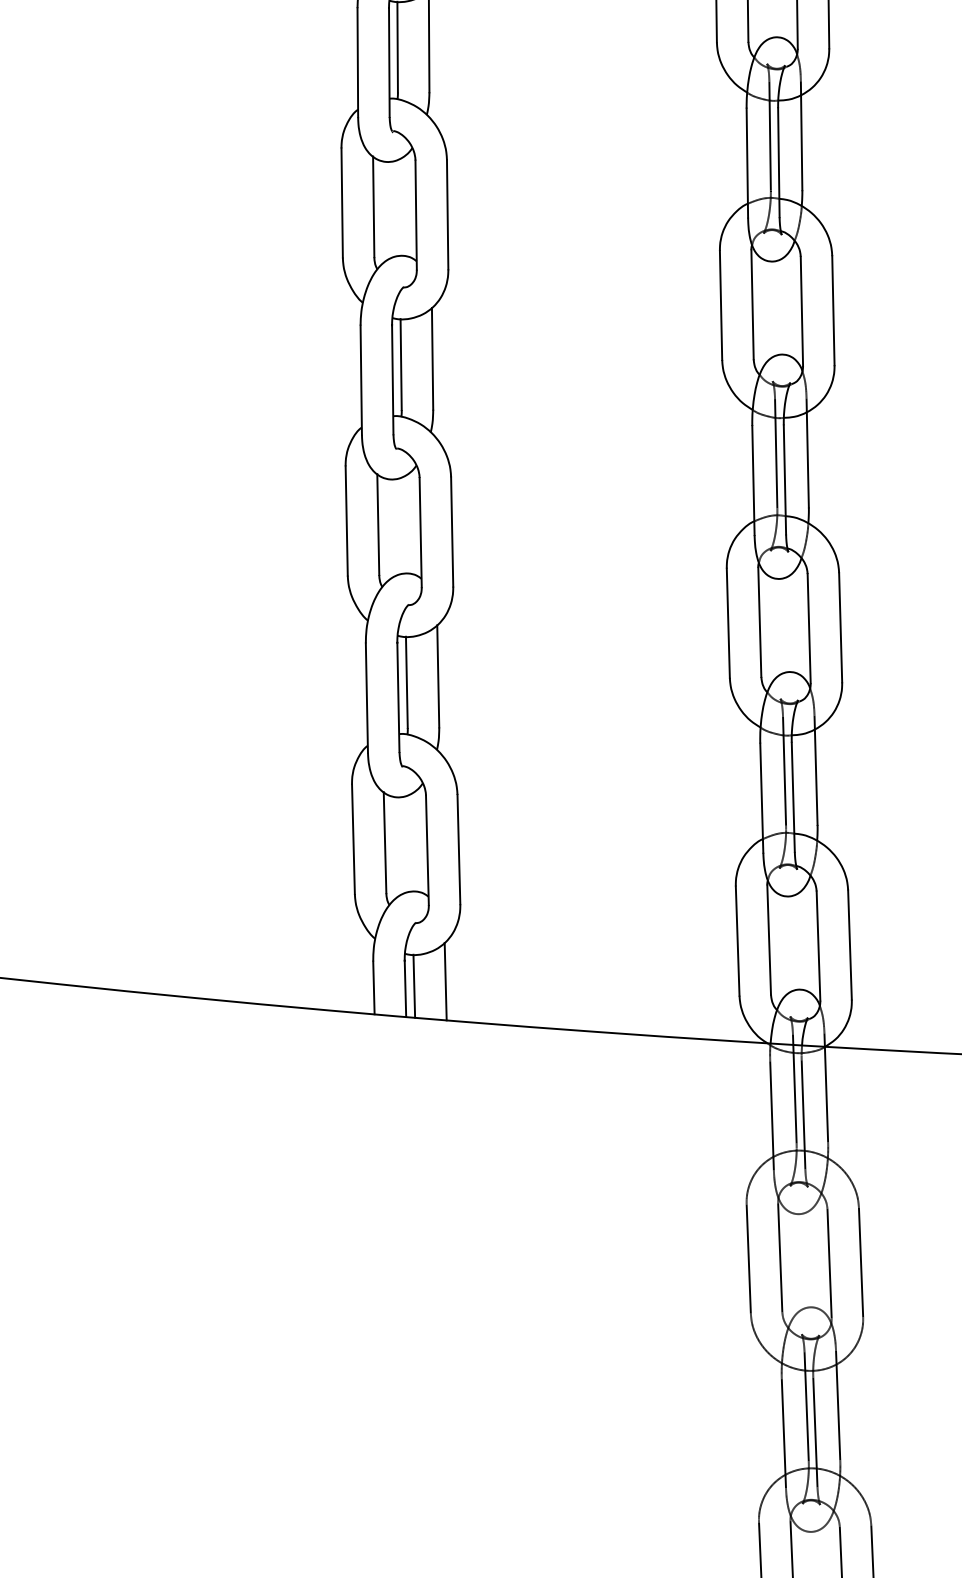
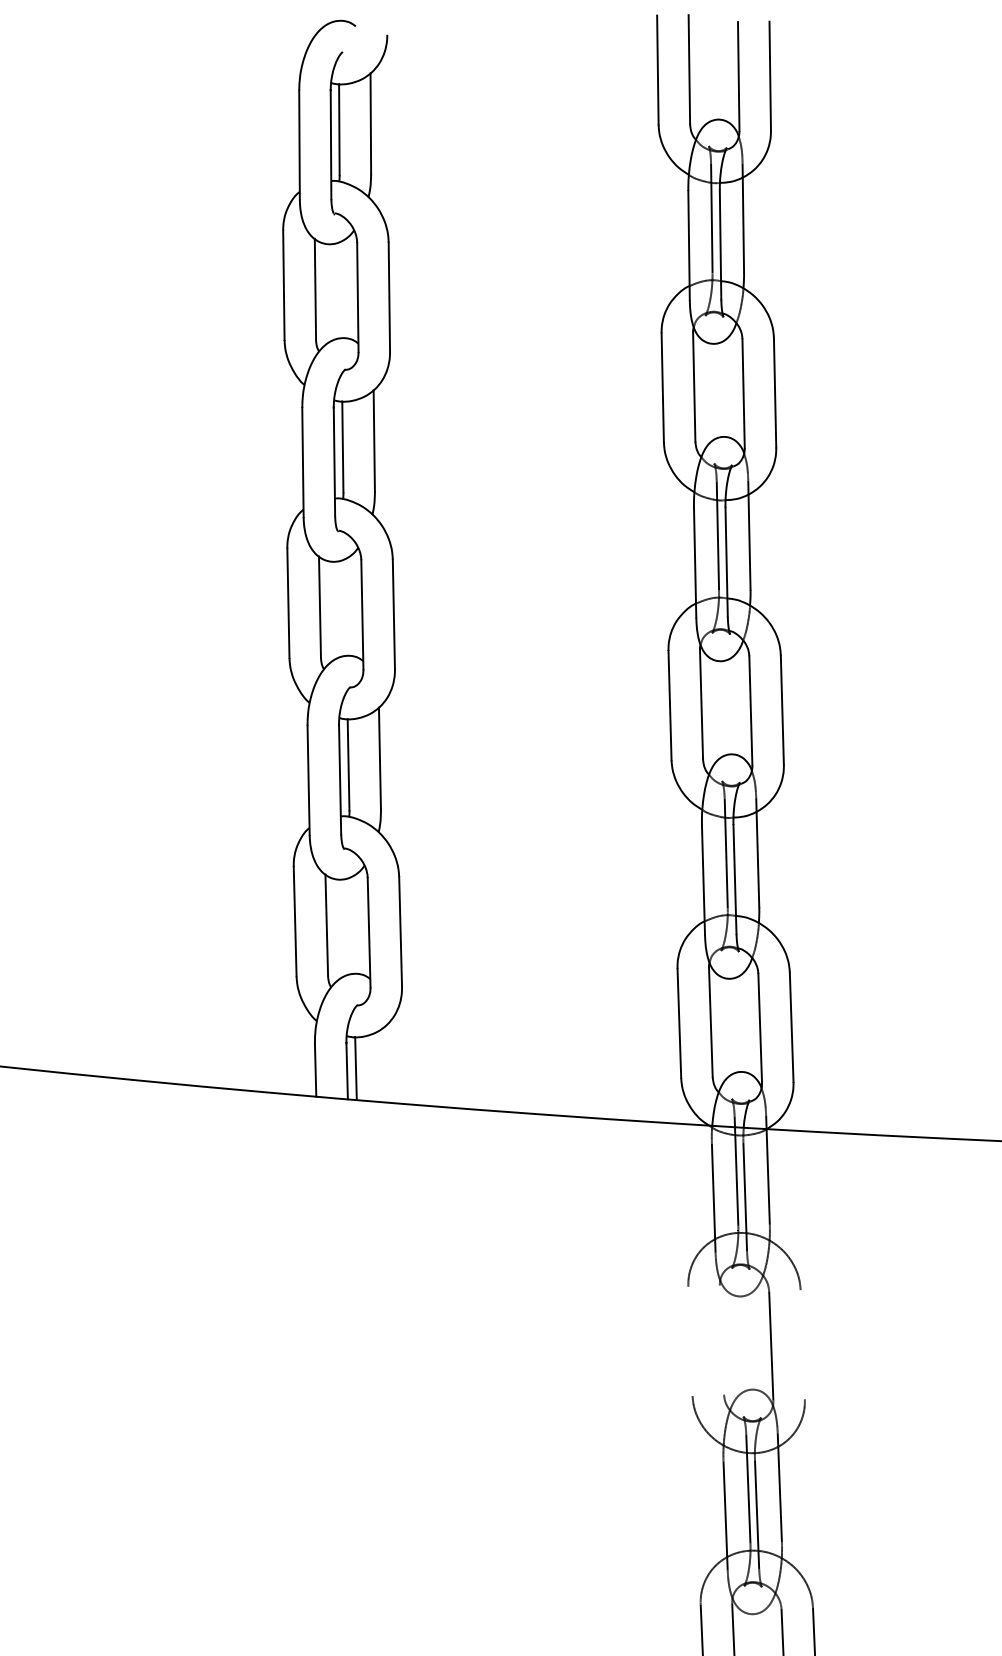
line: (445, 981) -> (387, 1063), removed
line: (779, 1257) -> (721, 1339), removed
line: (748, 1258) -> (690, 1340), removed
line: (860, 1262) -> (802, 1344), removed

